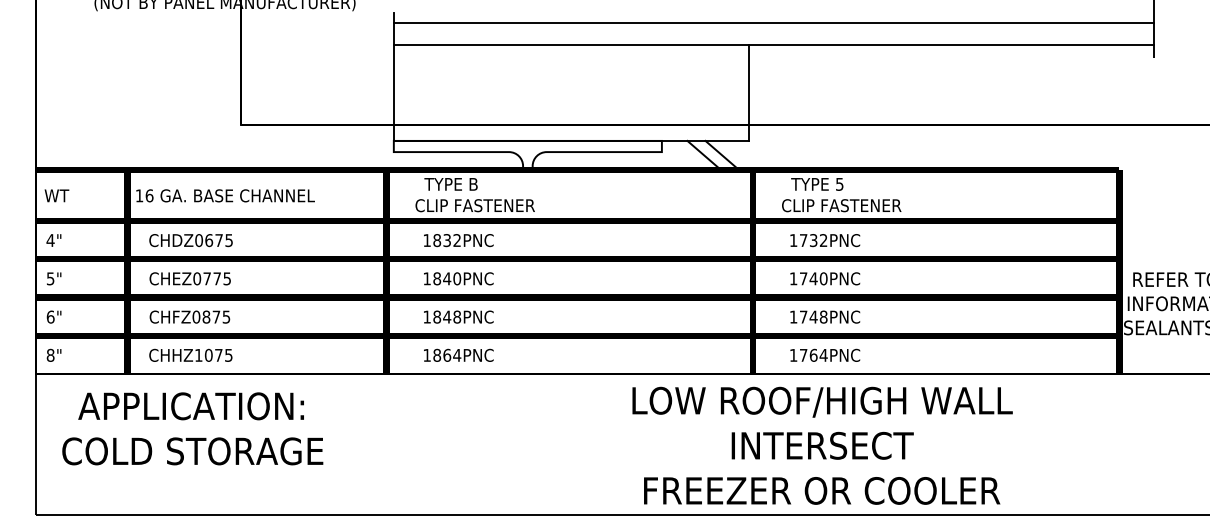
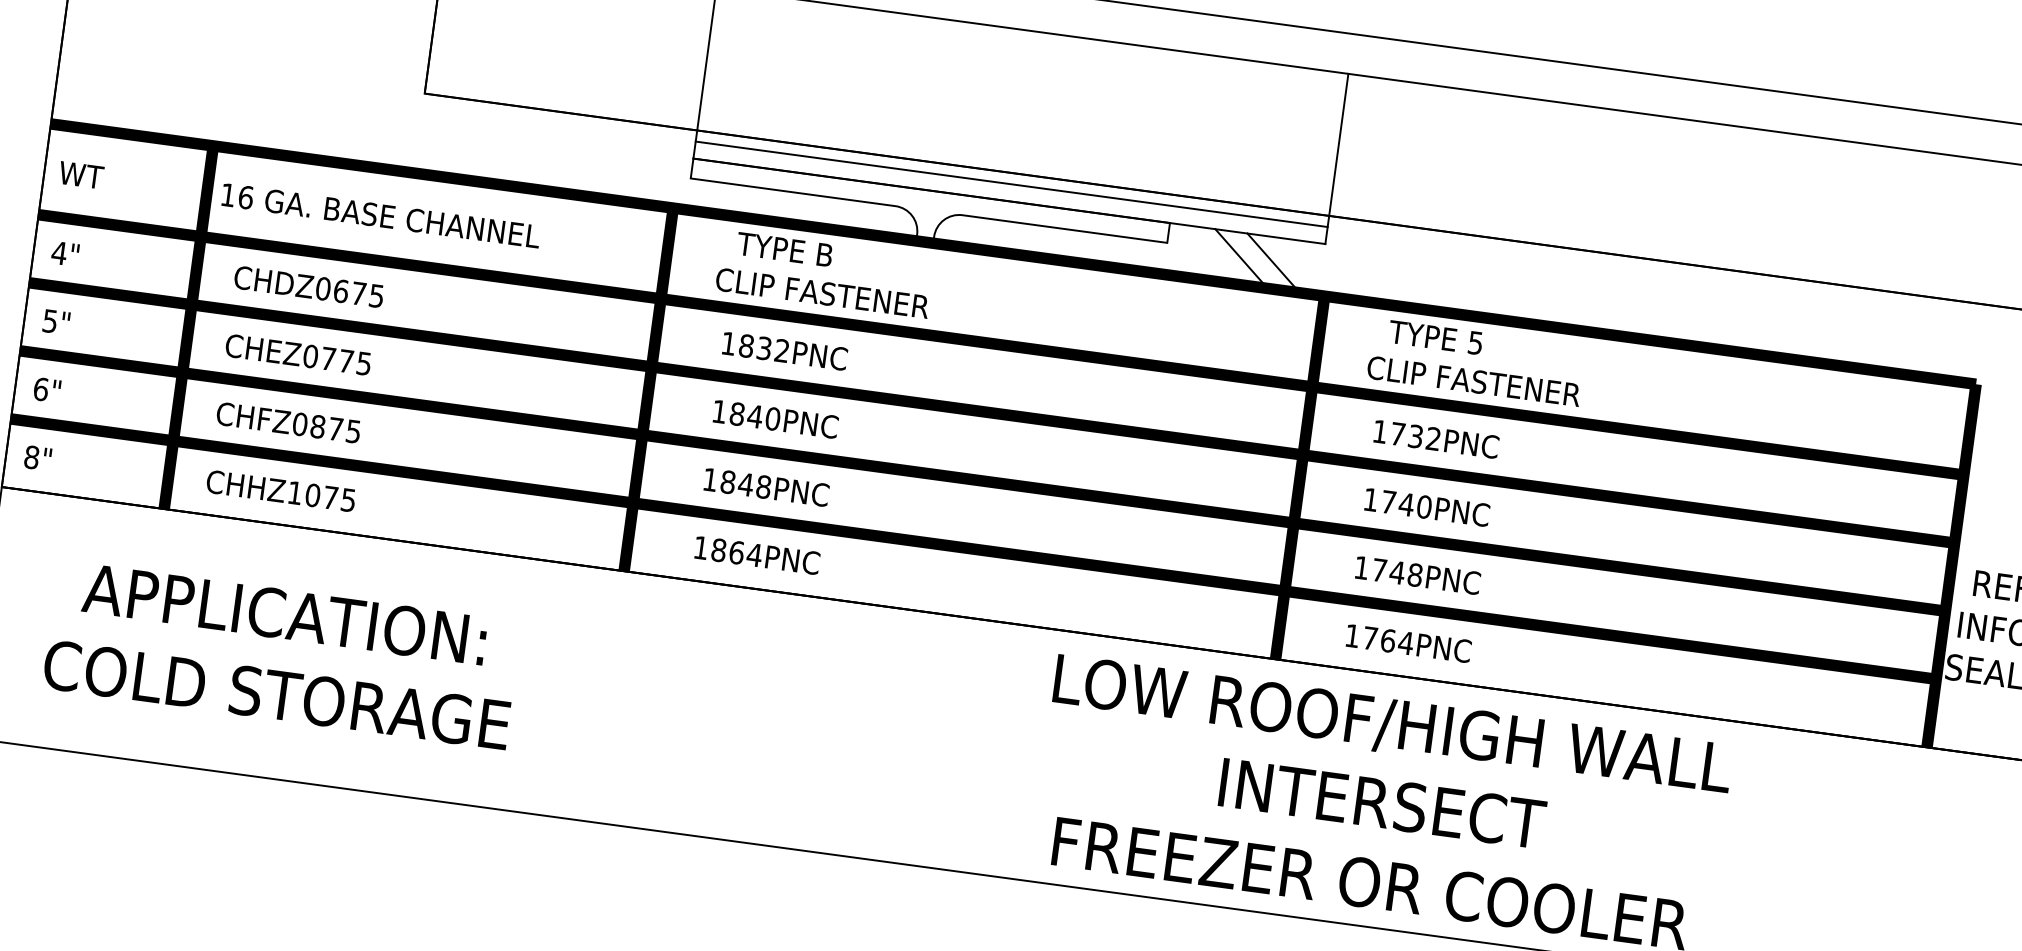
line: (571, 131) -> (1011, 184), added
text: (192, 428) -> (281, 654), moved

